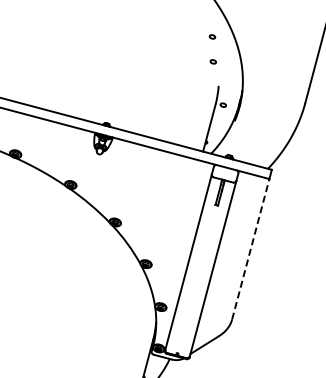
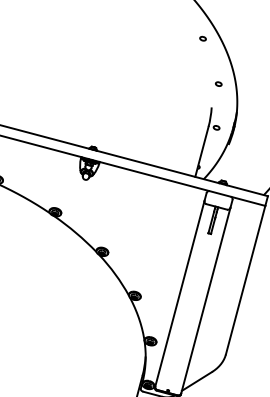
part: (212, 36) -> (203, 38), moved
part: (212, 61) -> (217, 83), moved
line: (250, 249) -> (245, 280), dashed -> solid

